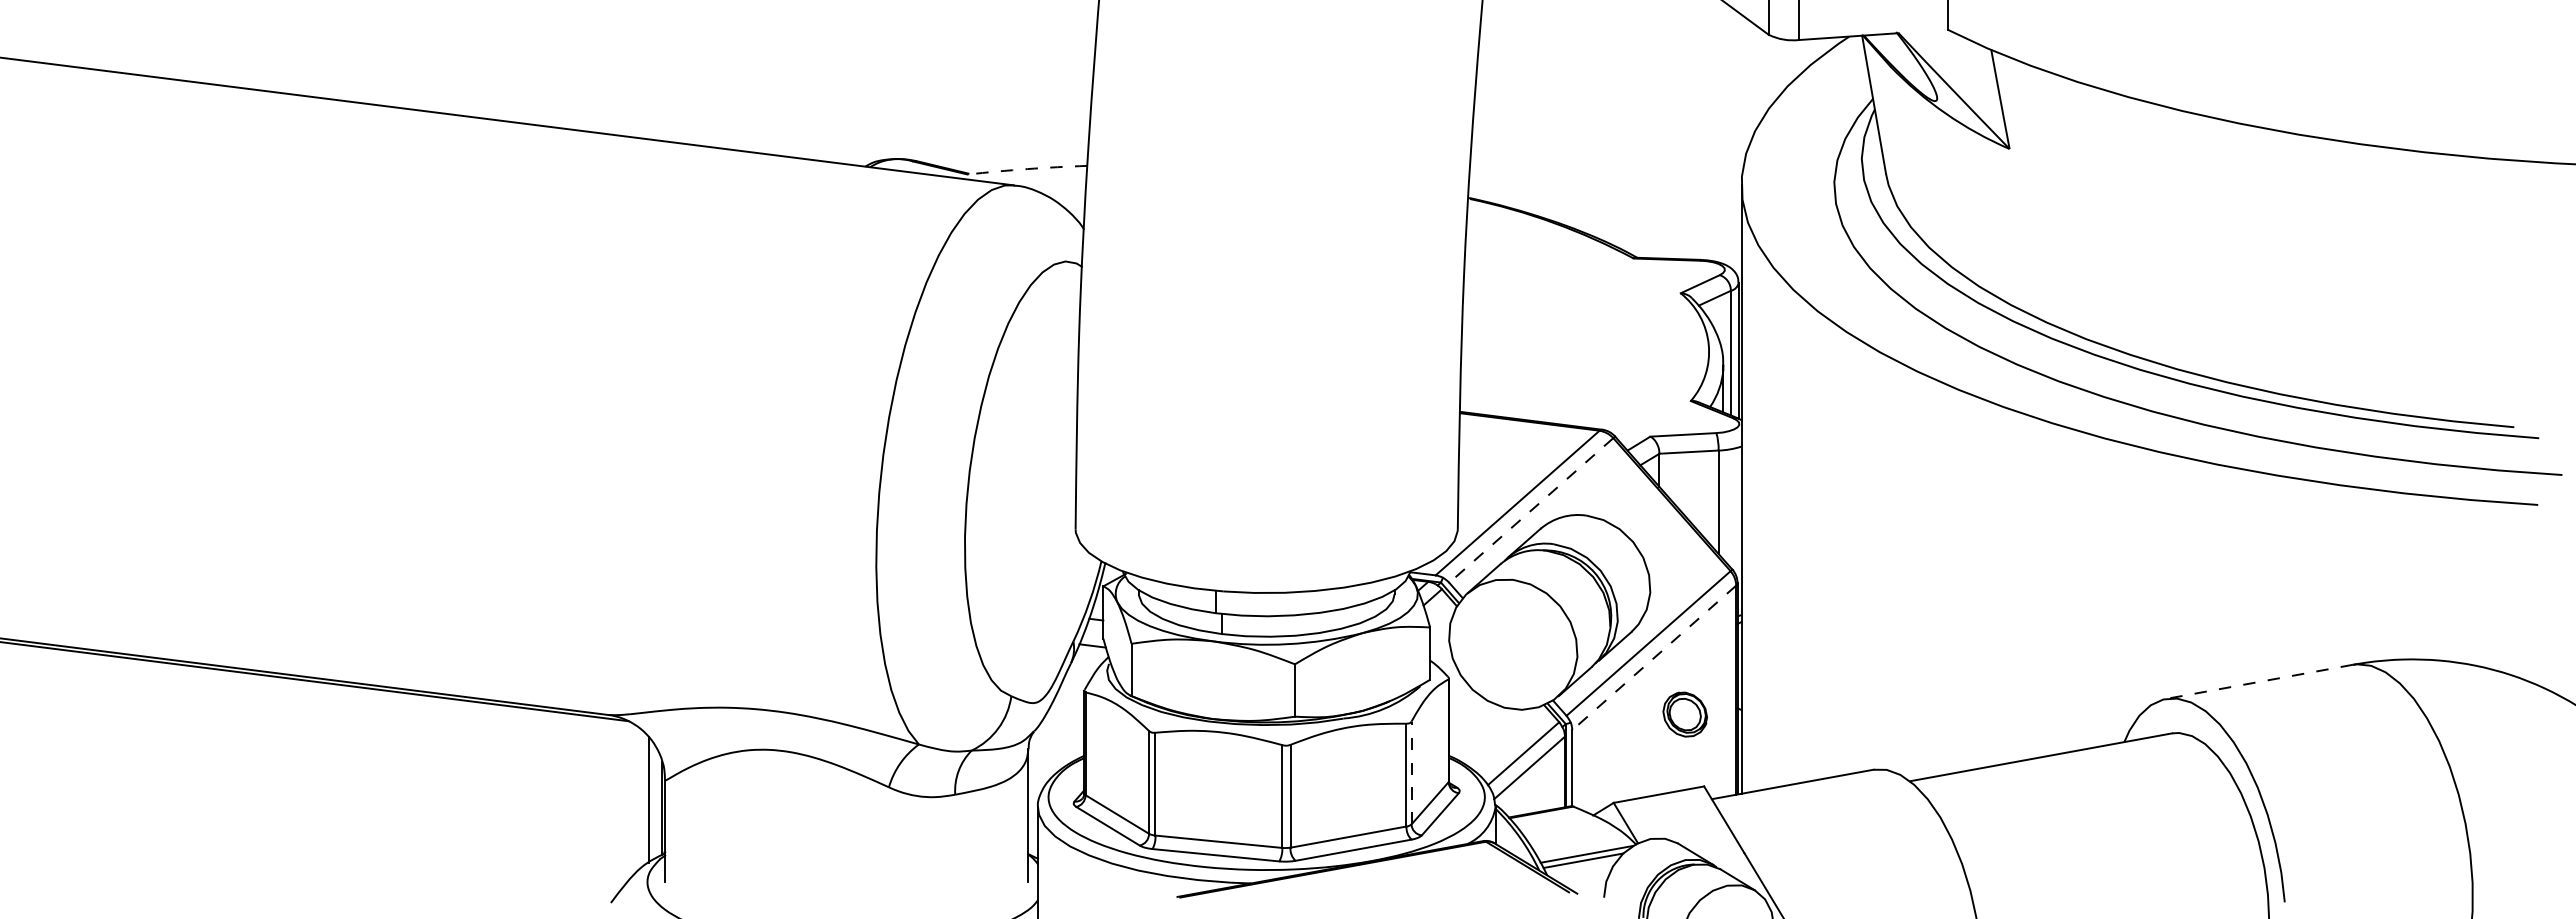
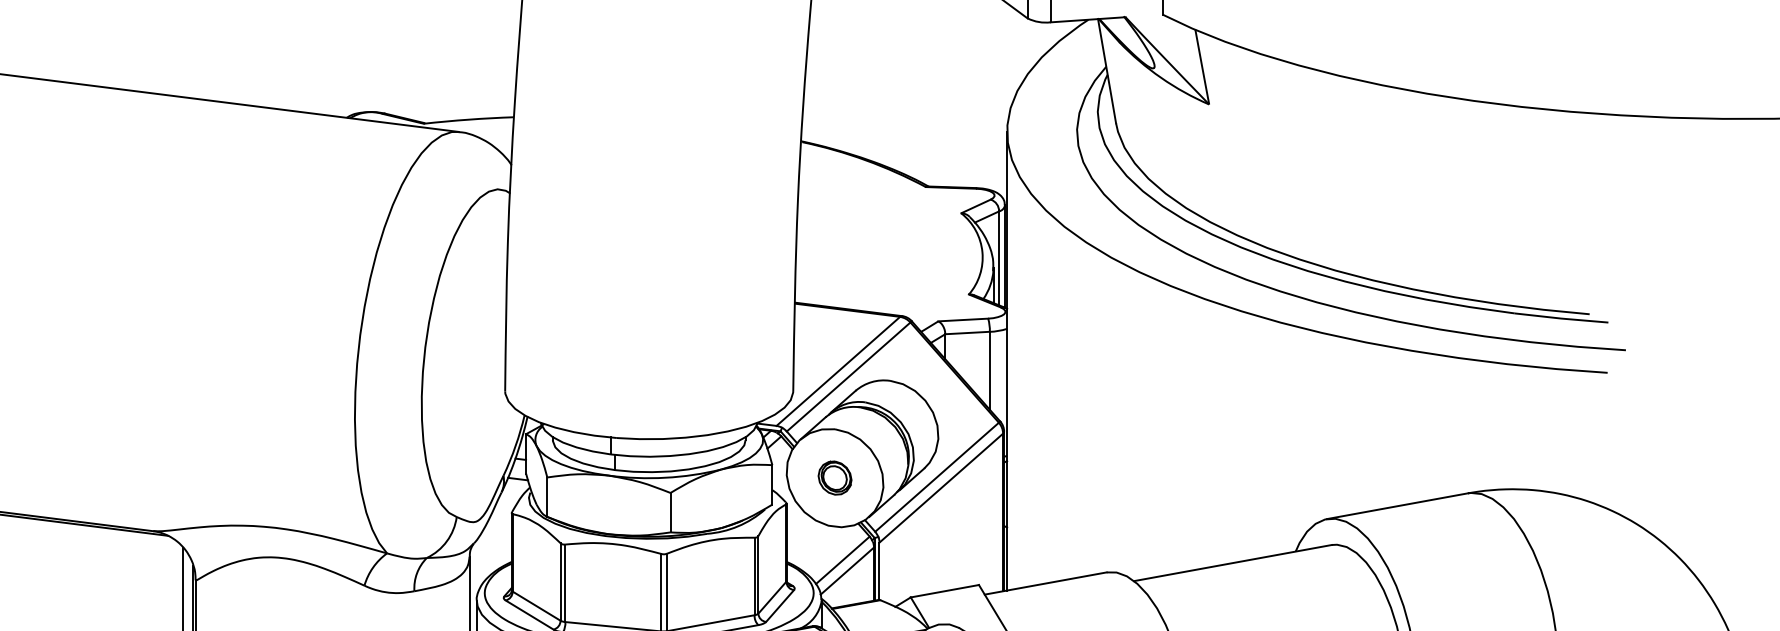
arc: (1027, 169) -> (468, 119), dashed -> solid
line: (1530, 510) -> (848, 377), dashed -> solid
line: (1653, 658) -> (940, 488), dashed -> solid
line: (2258, 681) -> (1396, 505), dashed -> solid
part: (1684, 714) -> (834, 478), moved
line: (1411, 772) -> (758, 574), dashed -> solid

